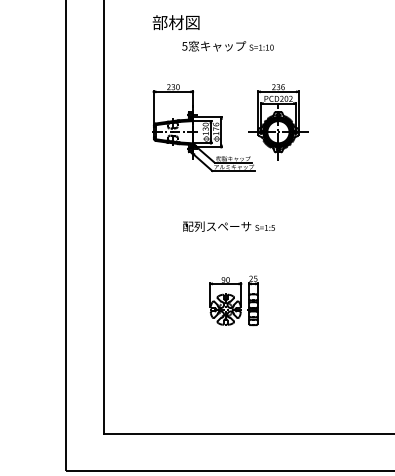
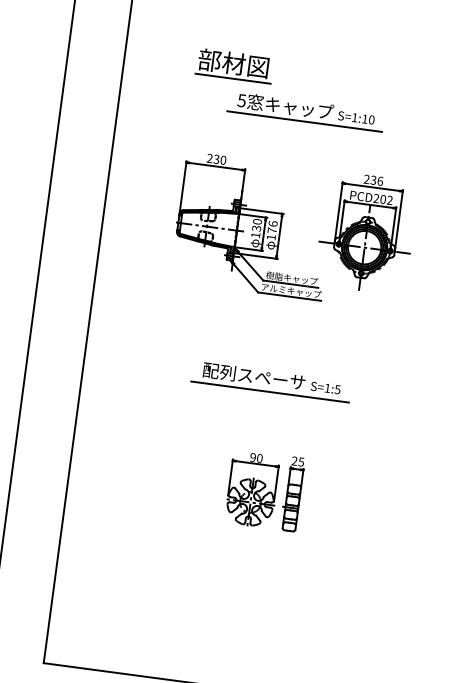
line: (176, 32) -> (232, 78), added
line: (227, 54) -> (304, 121), added
line: (228, 235) -> (269, 392), added

